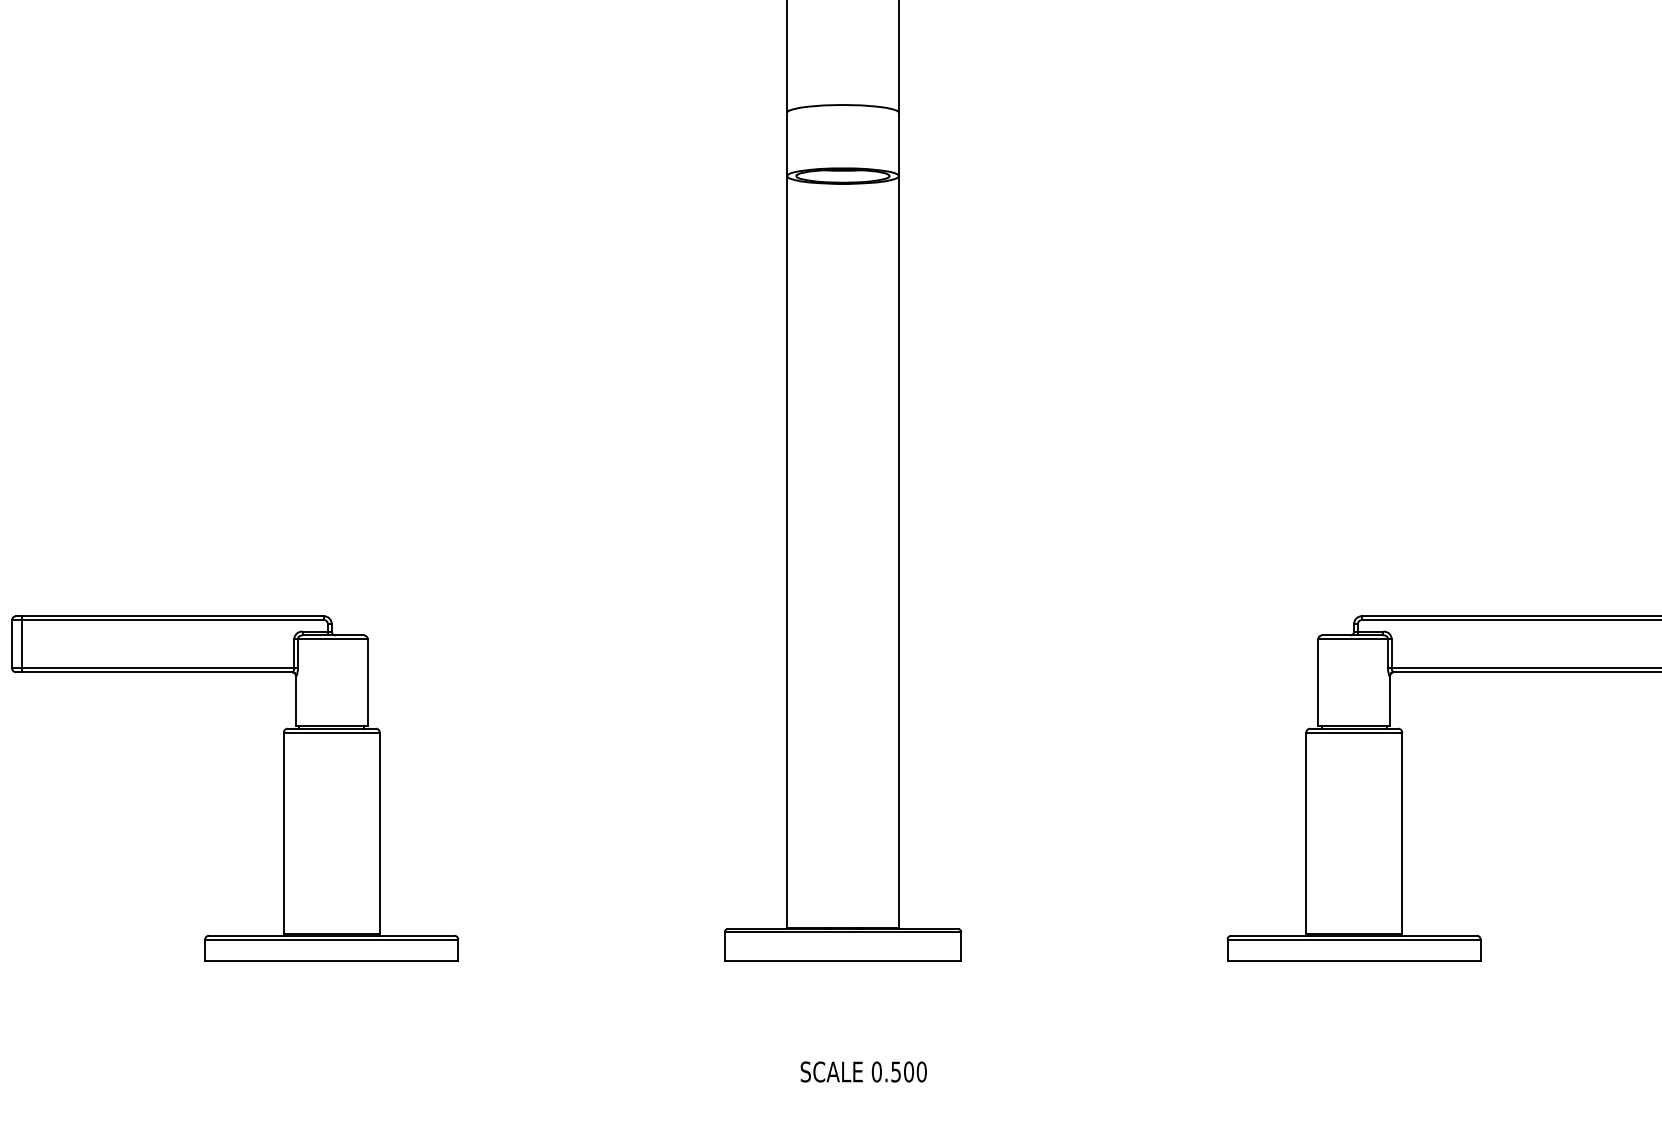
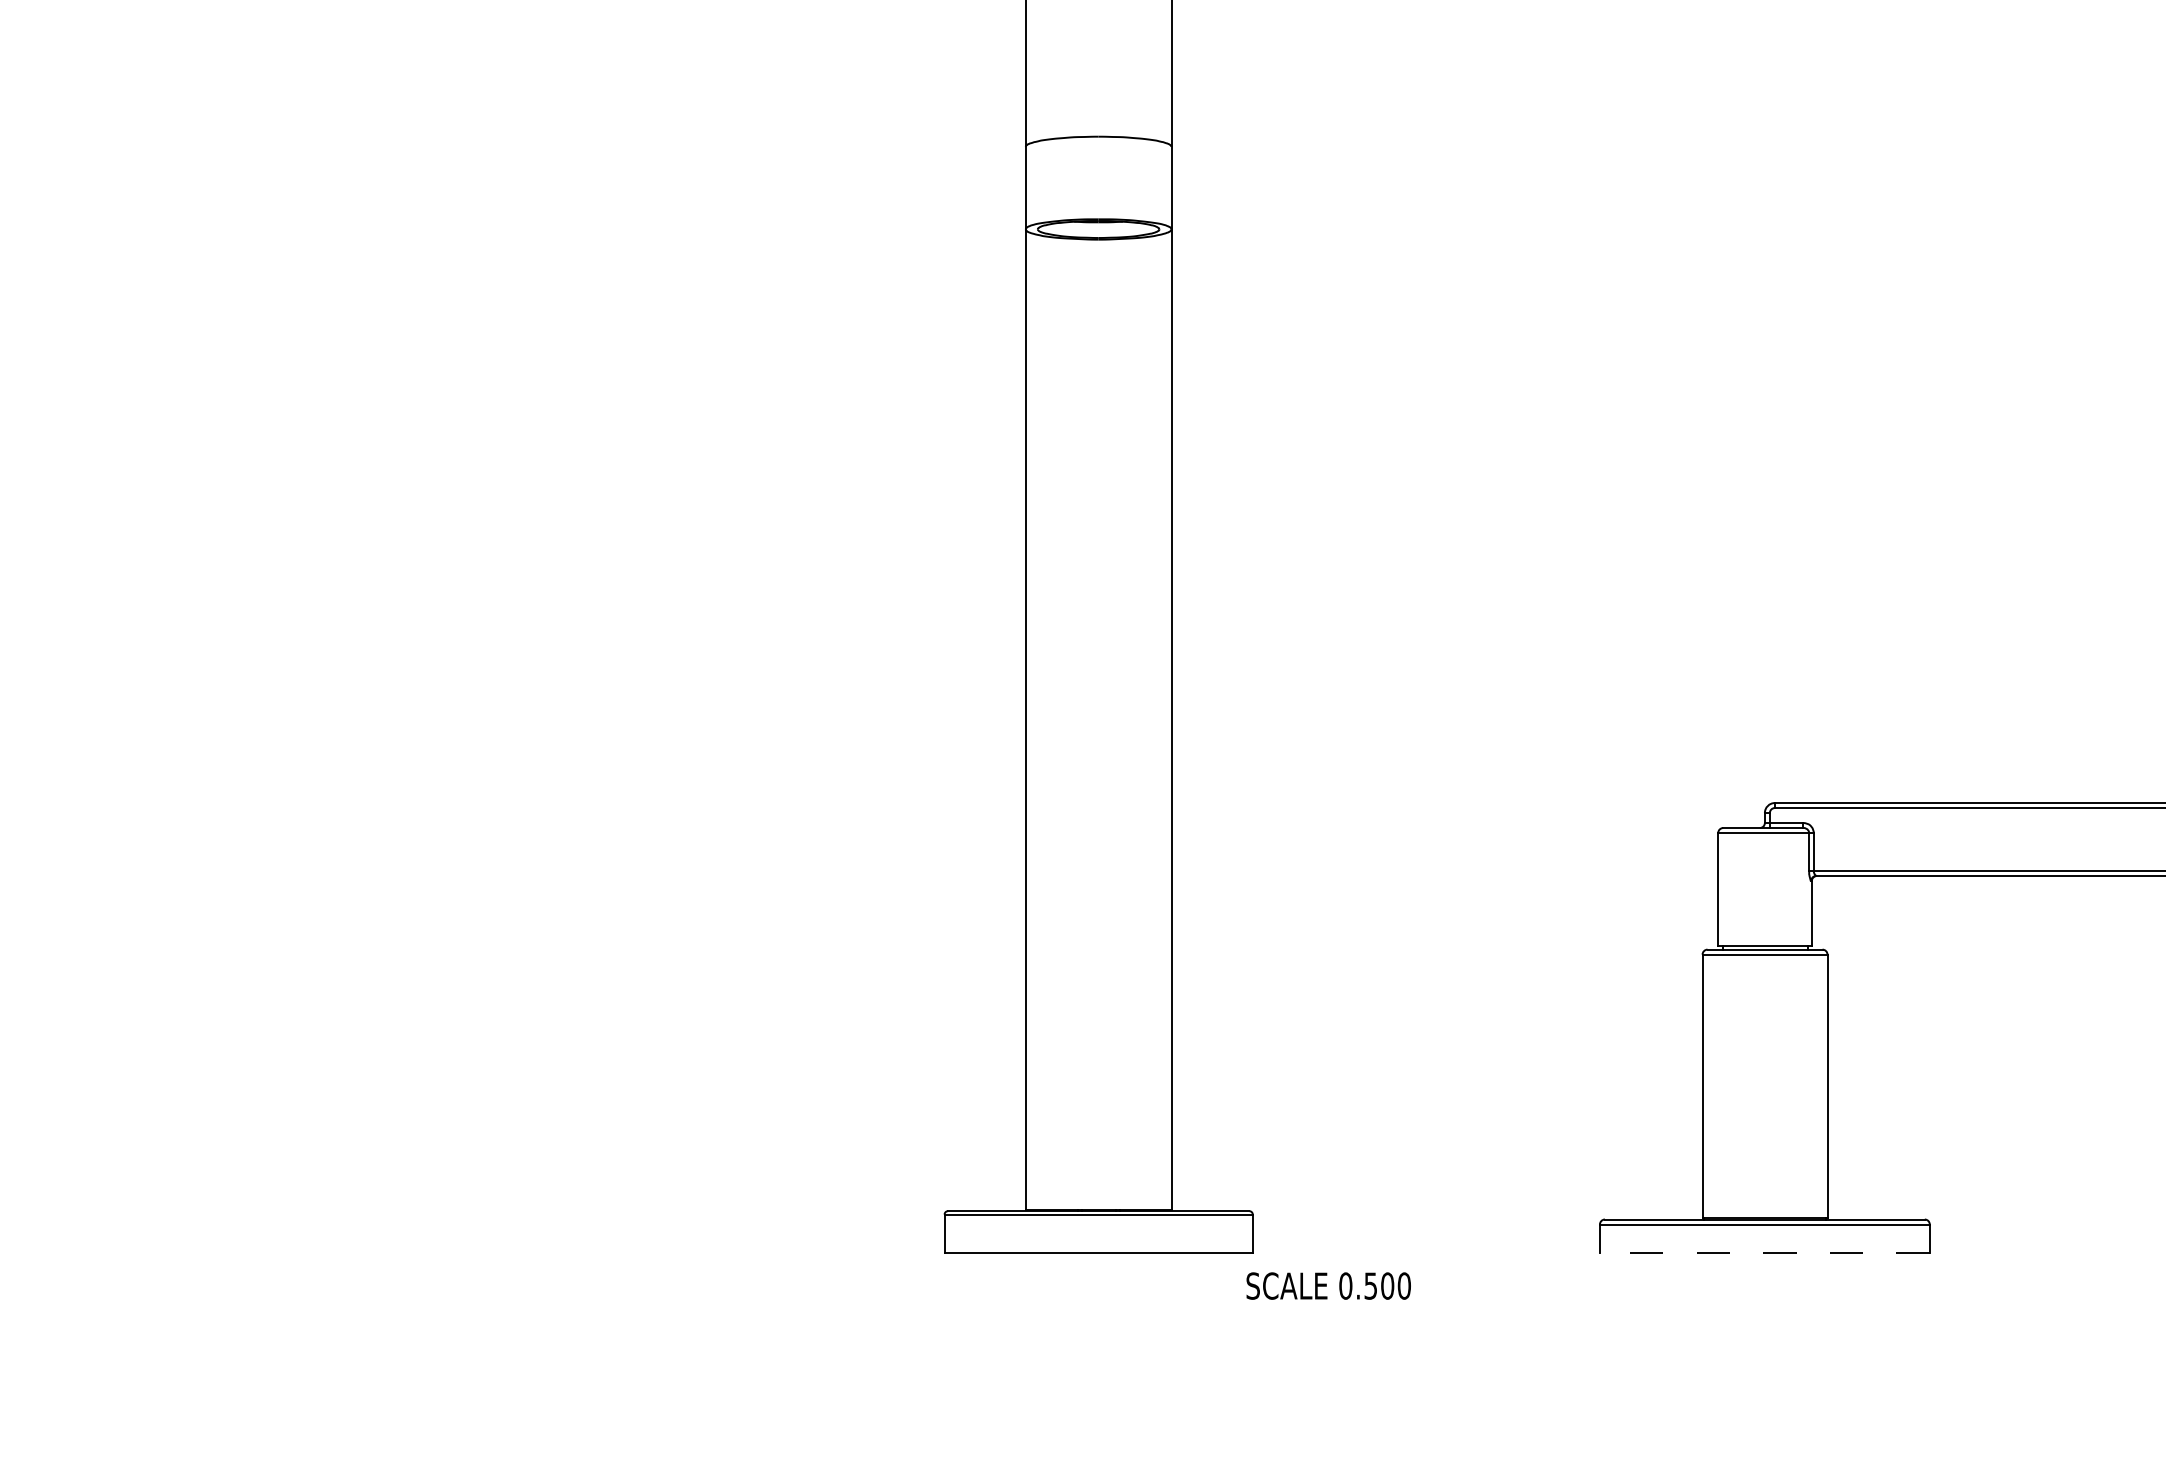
part: (283, 788) -> (369, 1027), removed
line: (1353, 961) -> (1764, 1252), solid -> dashed
text: (863, 1071) -> (1328, 1285), moved

